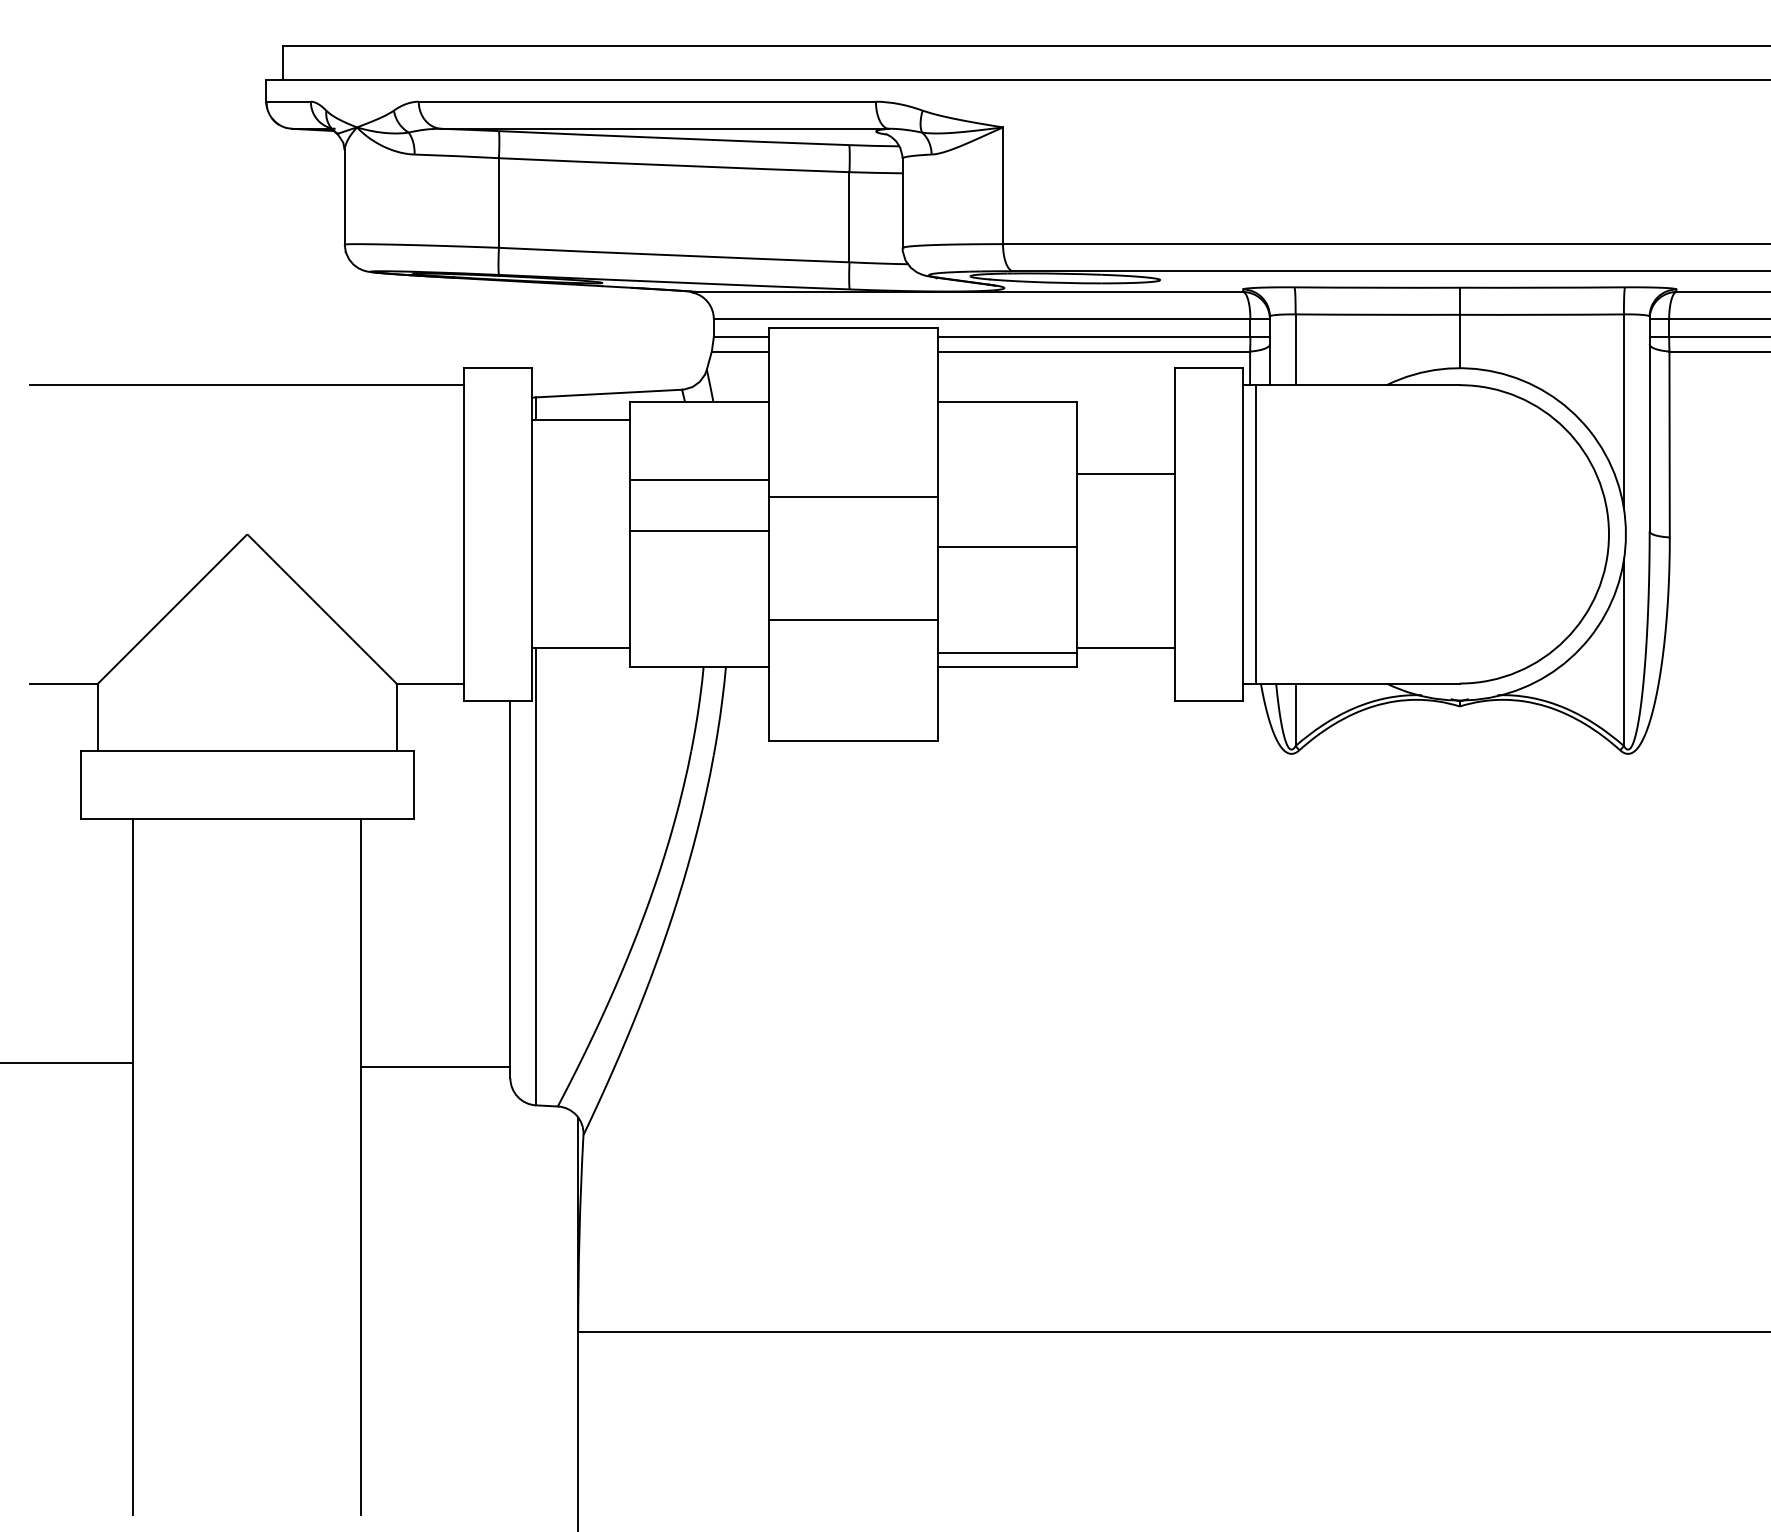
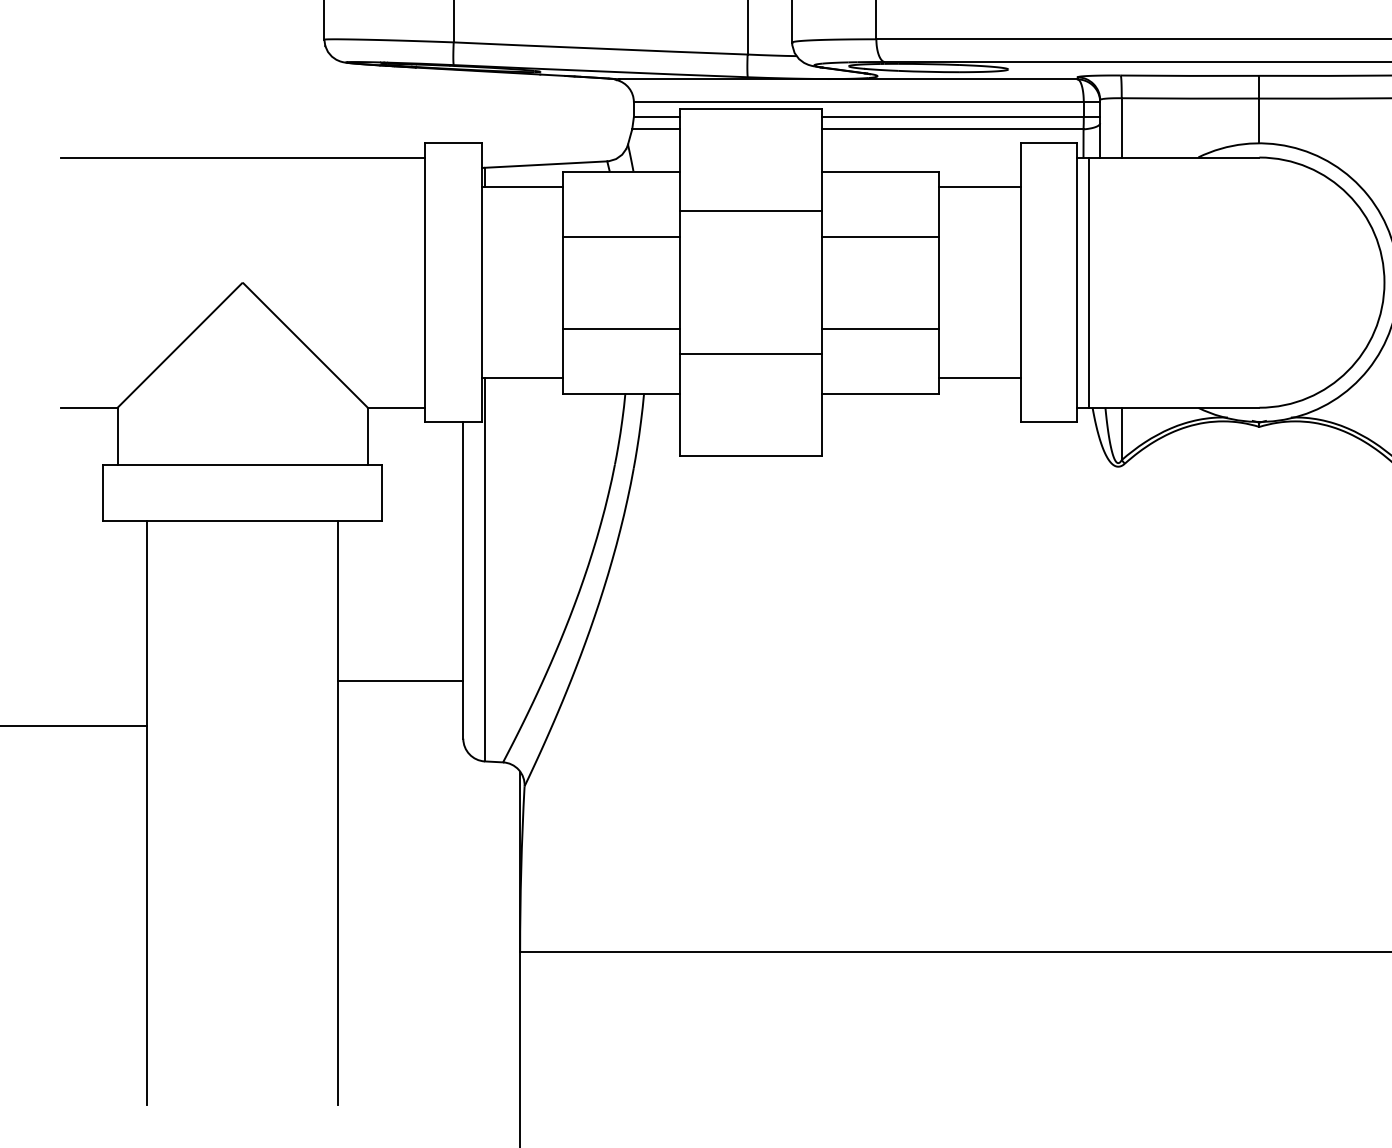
line: (1125, 474) -> (979, 187), moved
line: (853, 496) -> (750, 210), moved
line: (698, 531) -> (621, 328), moved
line: (1007, 546) -> (880, 236), moved
line: (1007, 653) -> (880, 328), moved
line: (435, 1067) -> (400, 681), moved

